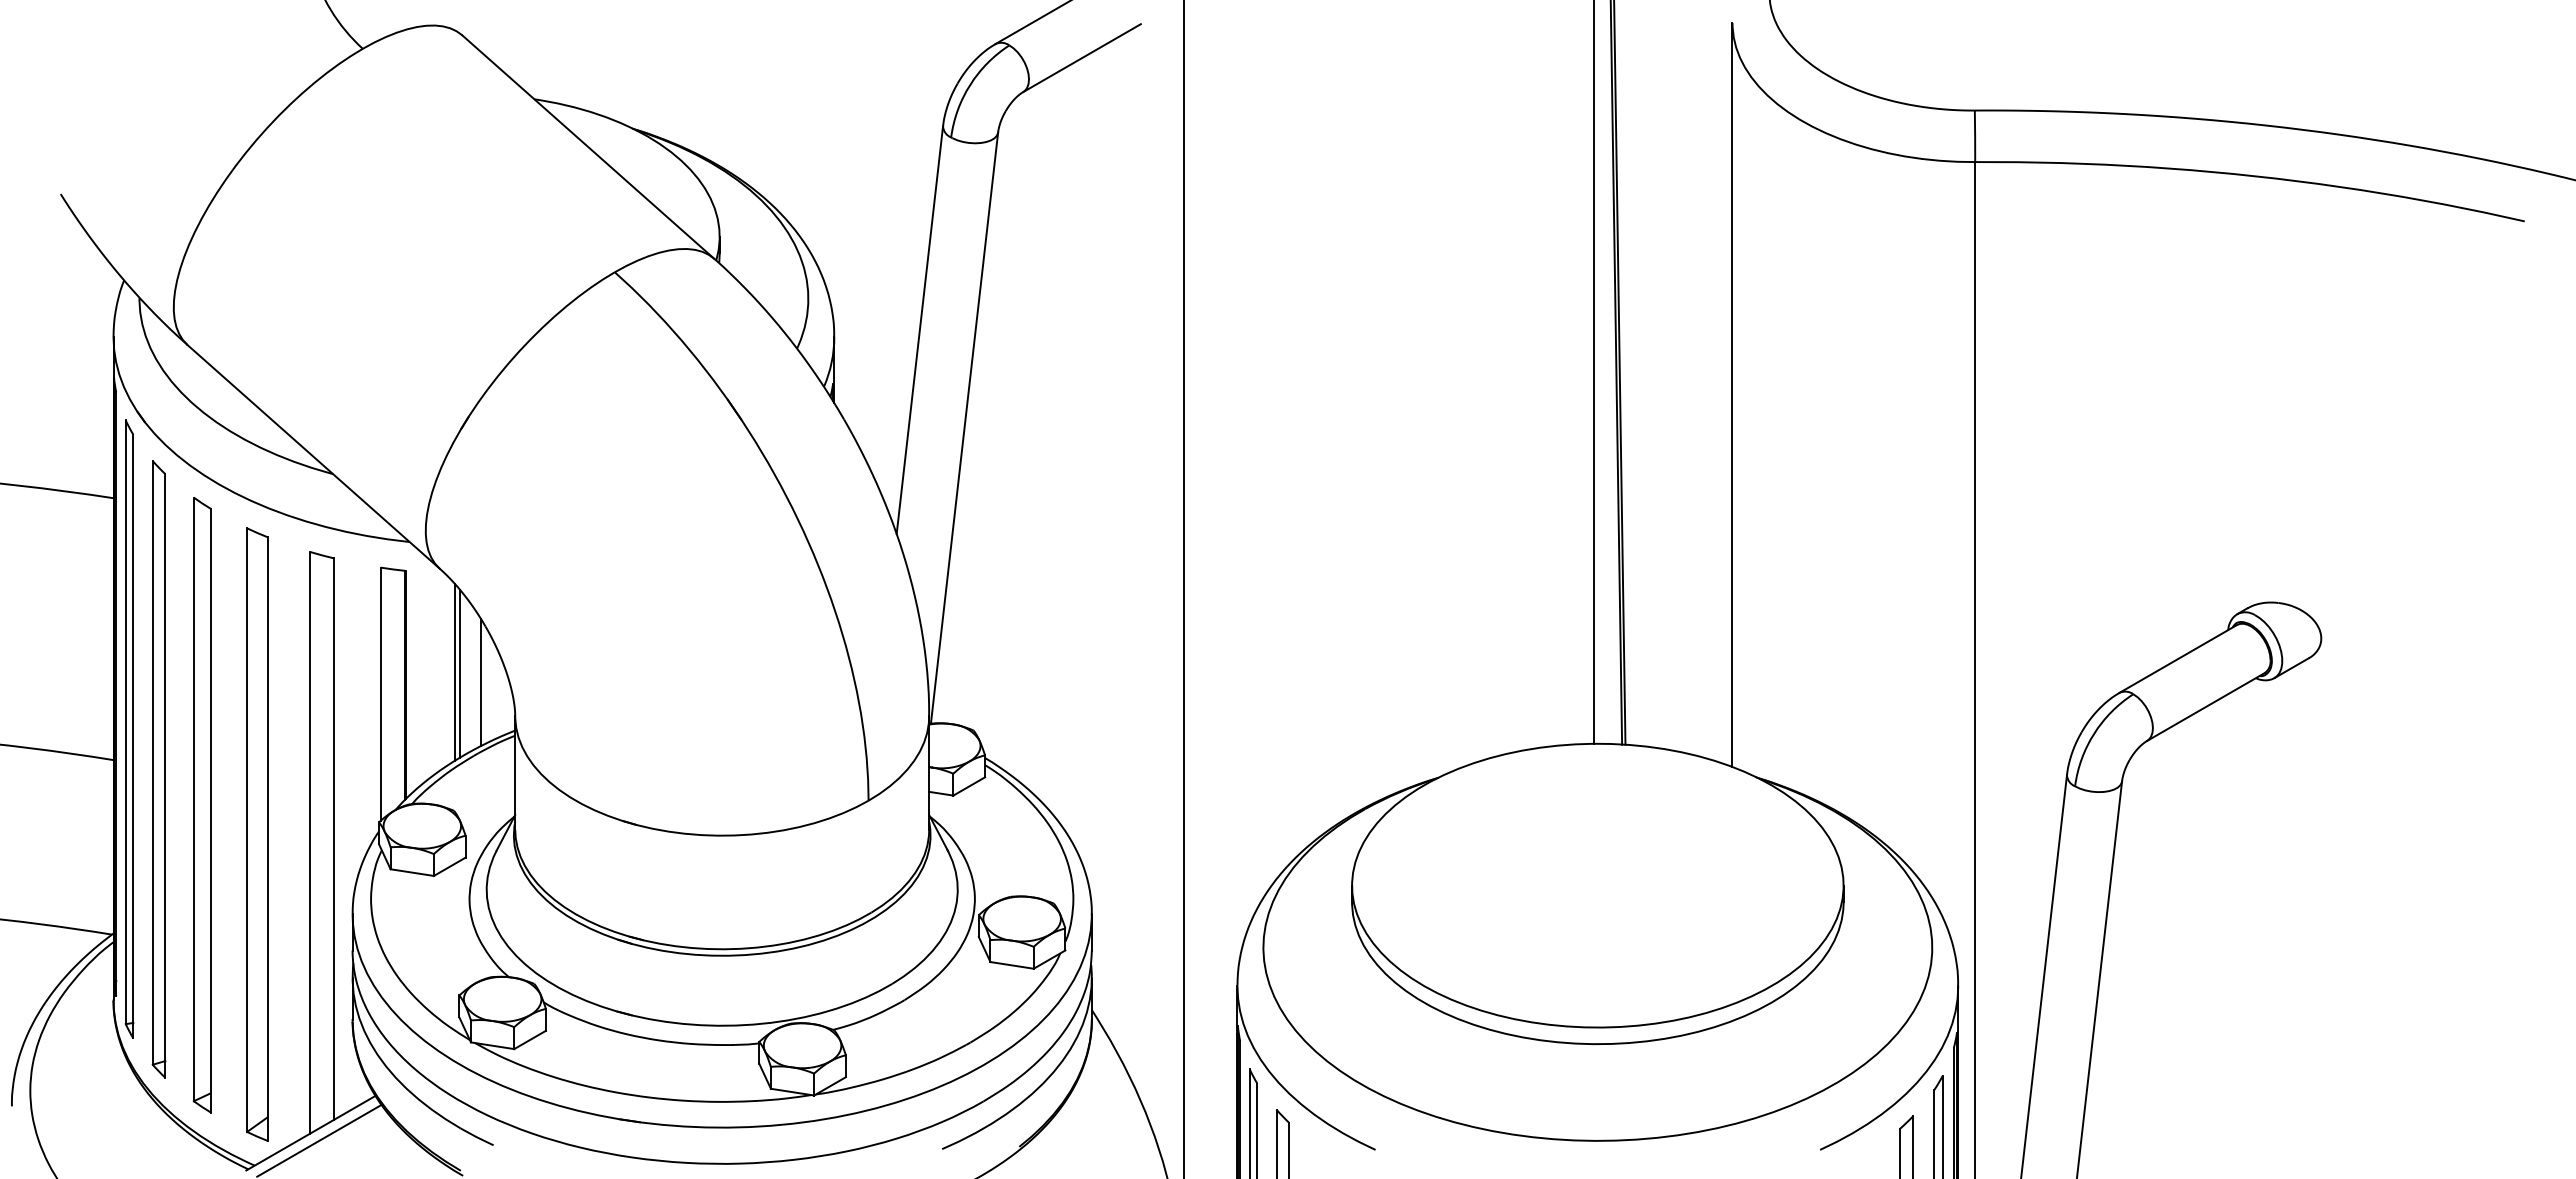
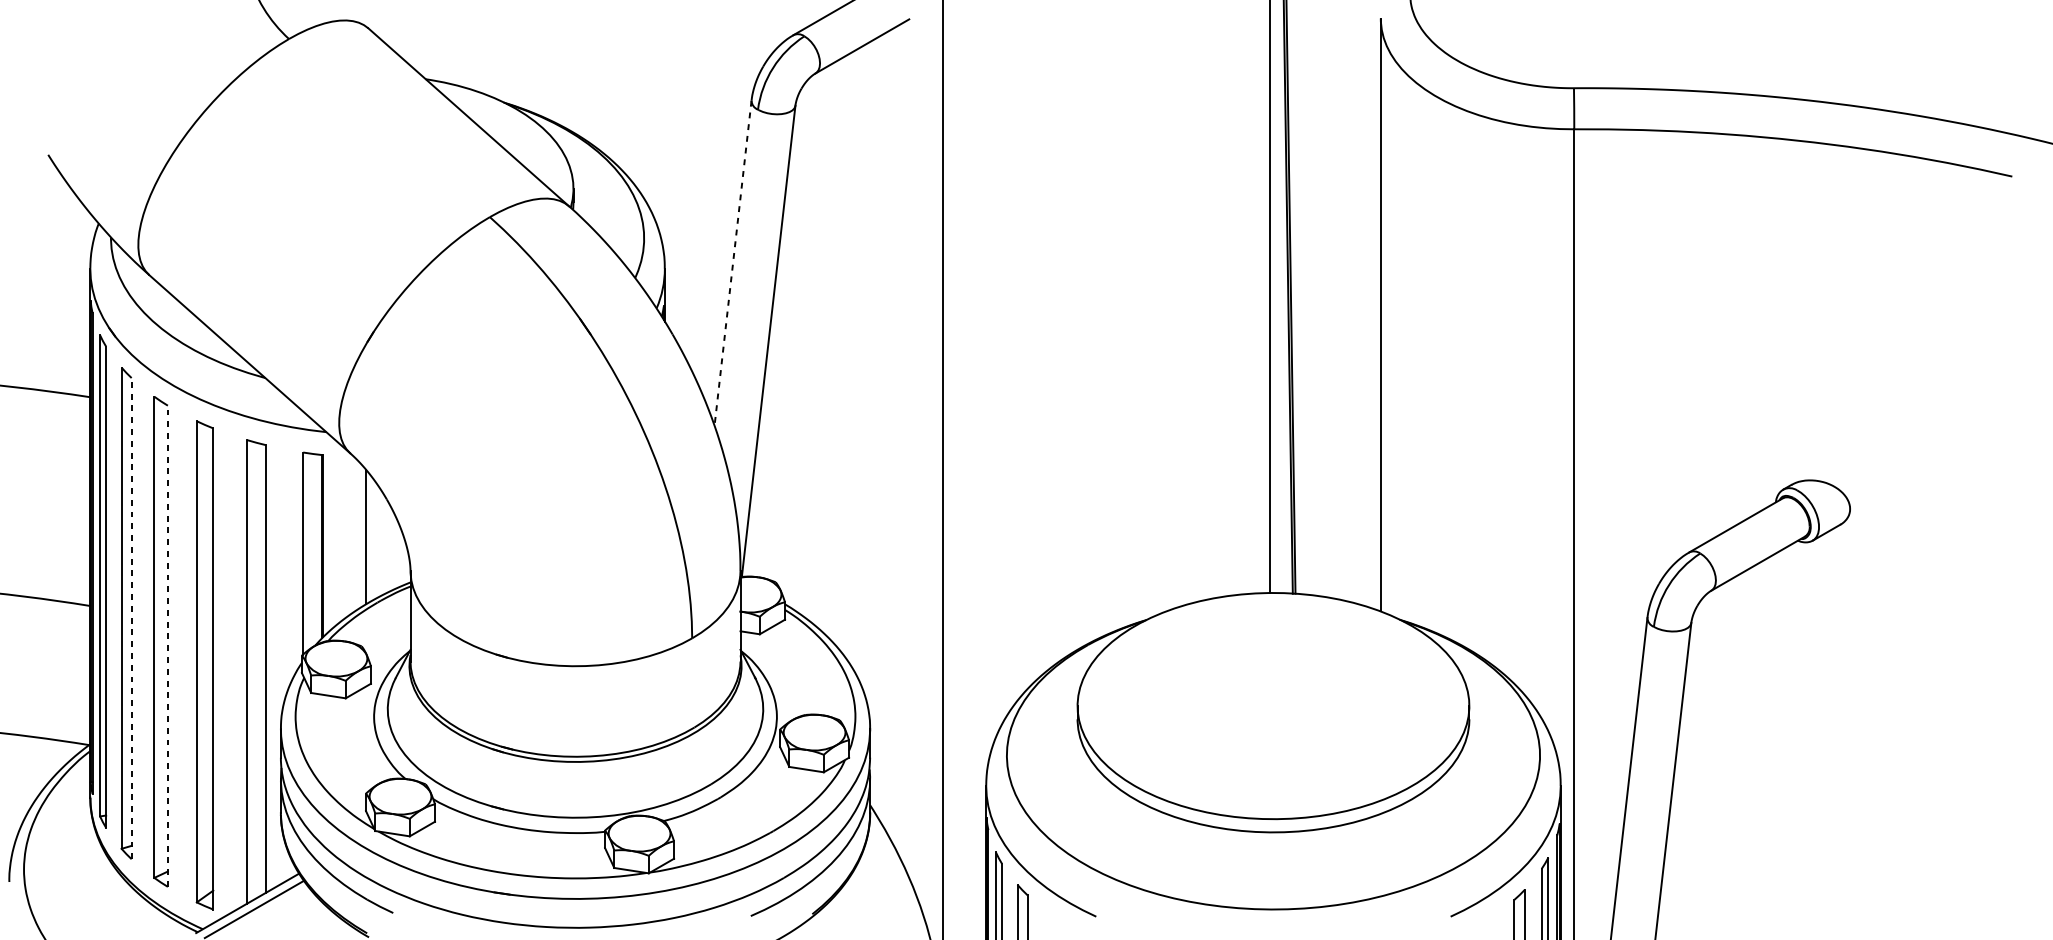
line: (919, 330) -> (732, 263), solid -> dashed
line: (455, 672) -> (362, 536), removed
line: (480, 682) -> (382, 544), removed
line: (165, 775) -> (131, 618), solid -> dashed
line: (210, 810) -> (167, 646), solid -> dashed

